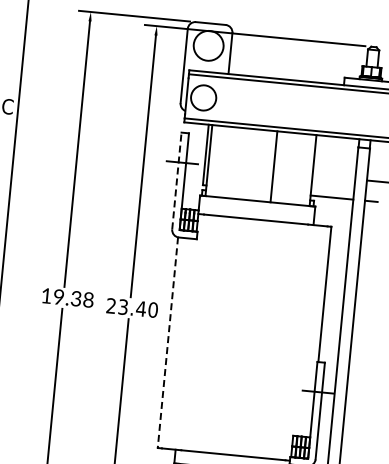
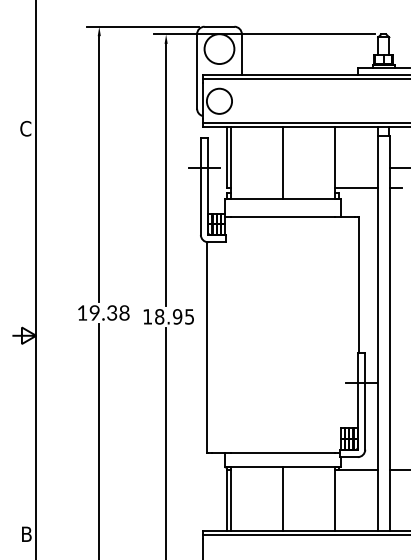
line: (273, 166) -> (282, 162), moved
line: (176, 180) -> (200, 185), dashed -> solid
text: (132, 307) -> (168, 316), 23.40 -> 18.95
line: (168, 342) -> (207, 347), dashed -> solid

